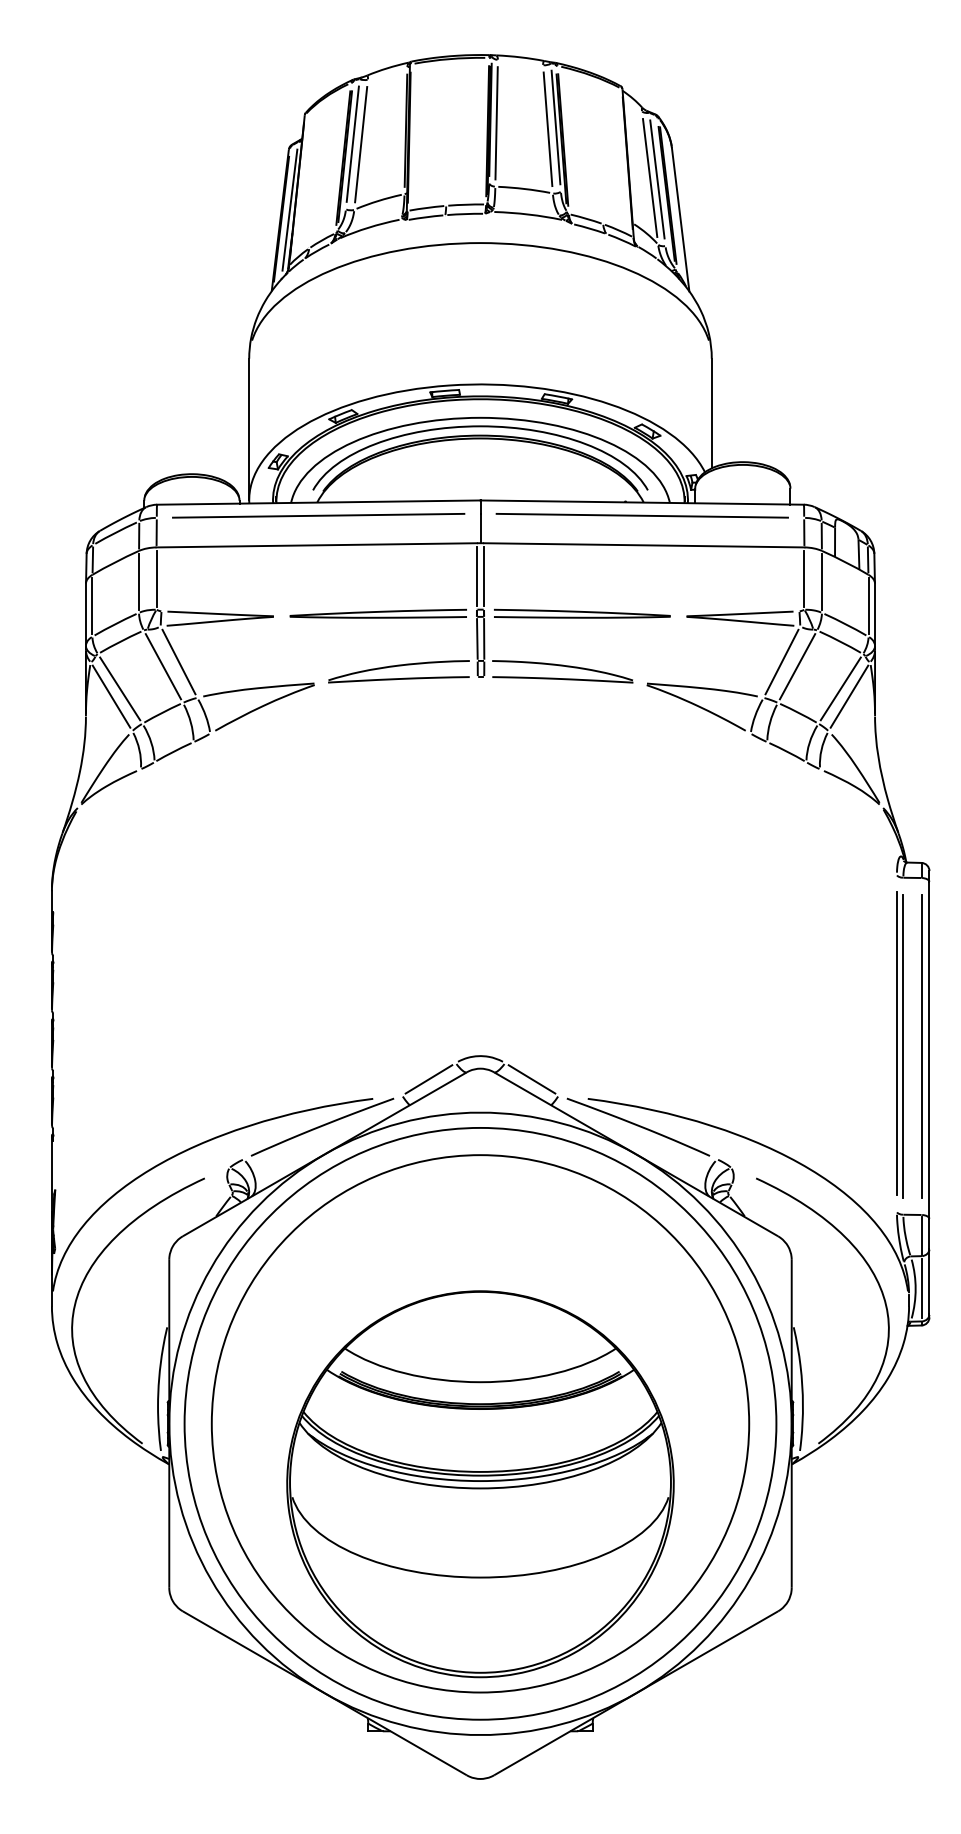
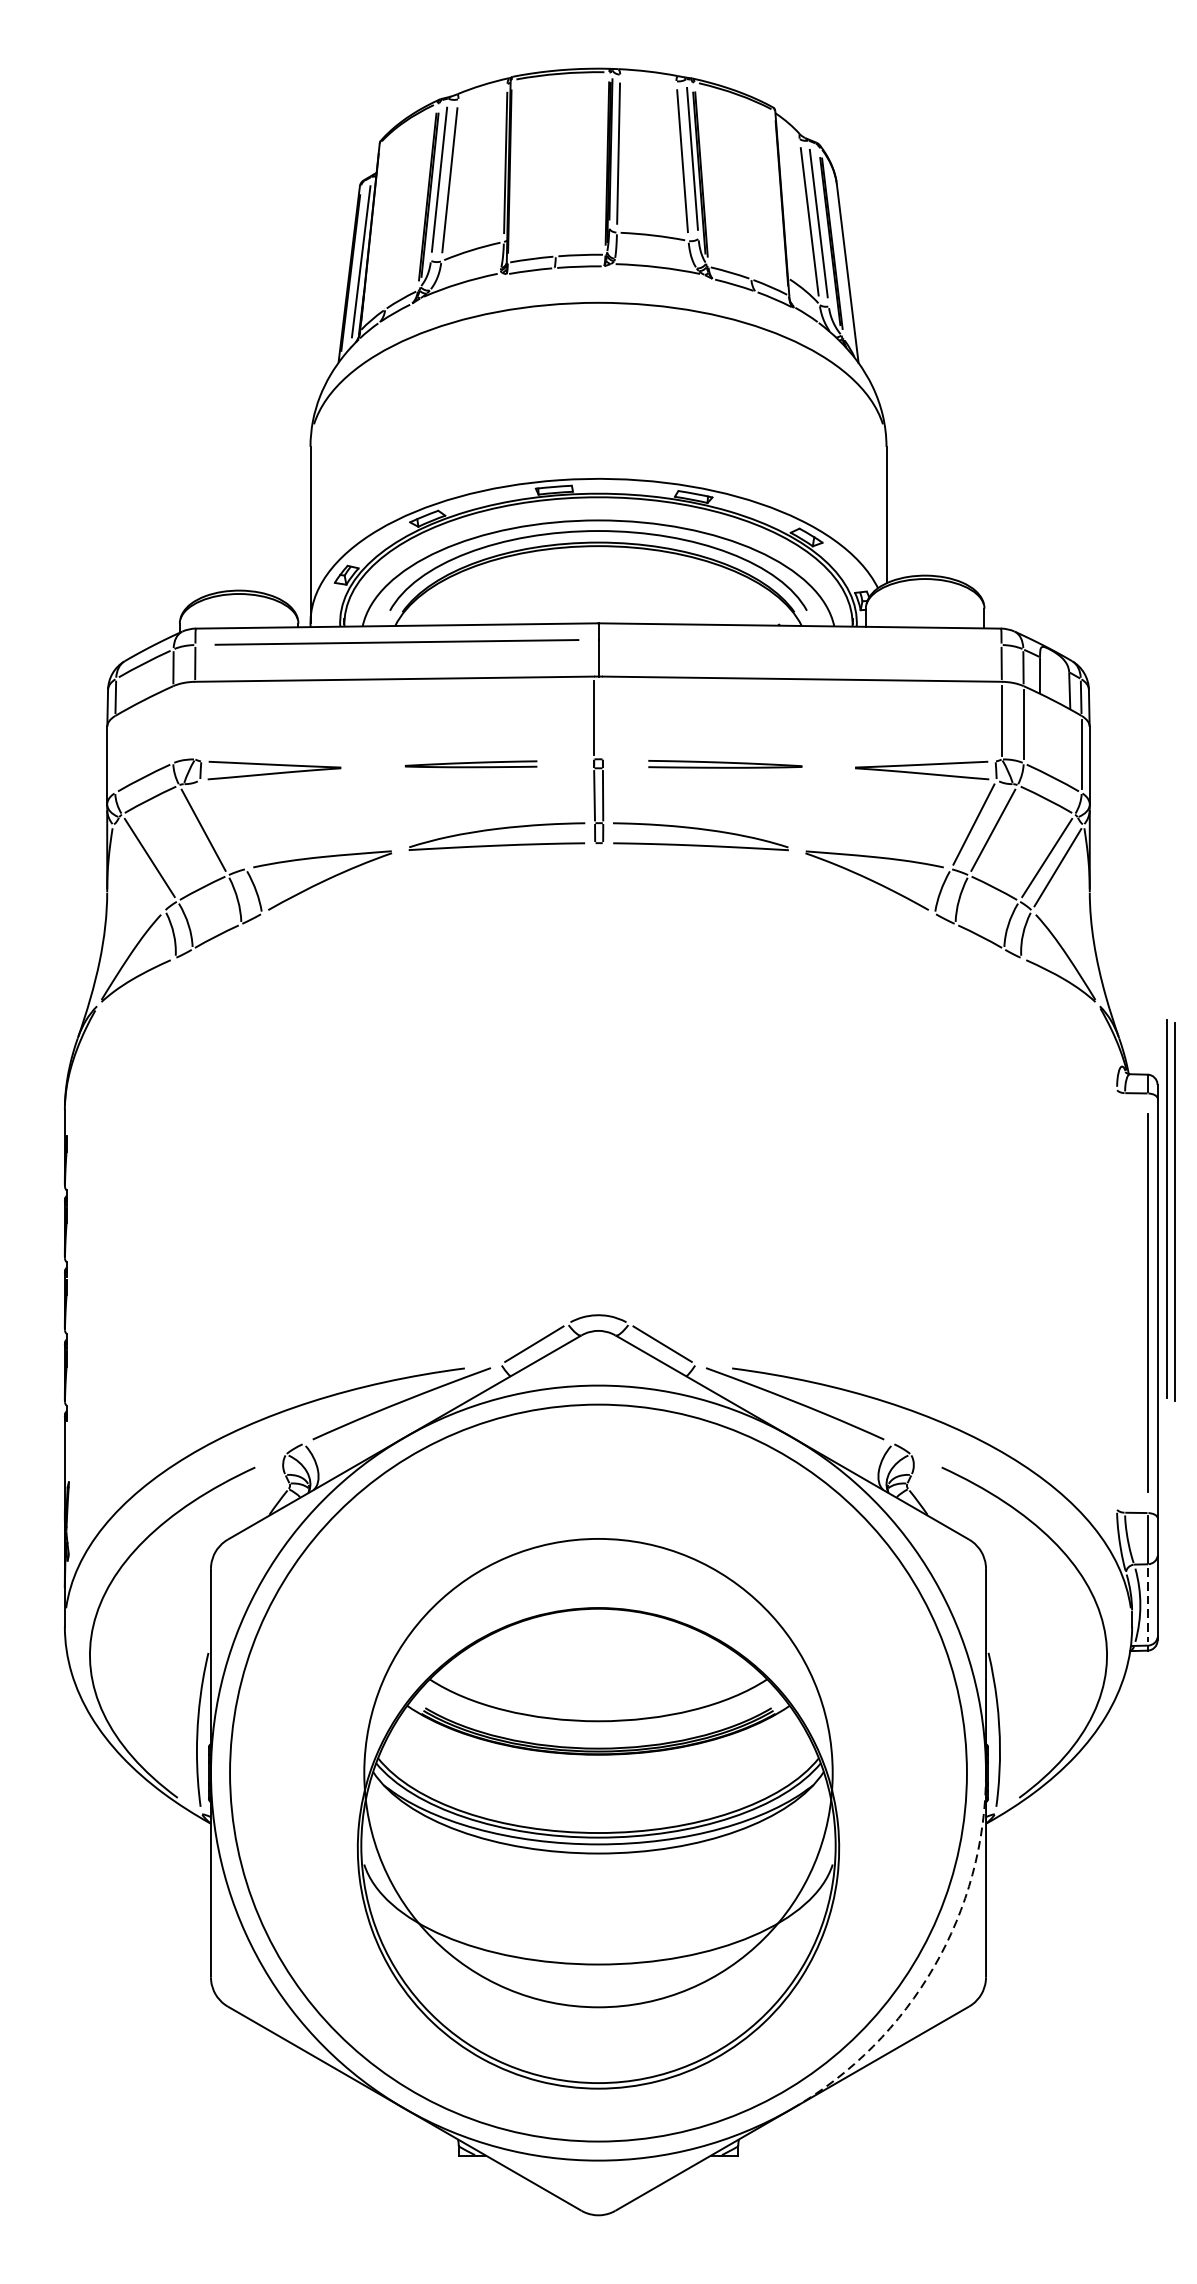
line: (641, 515) -> (798, 642), removed
line: (484, 576) -> (603, 718), removed
line: (156, 578) -> (195, 720), removed
line: (139, 581) -> (173, 724), removed
line: (92, 605) -> (115, 754), removed
part: (377, 613) -> (470, 764), size x0.6
part: (582, 613) -> (725, 764), size x0.7
line: (178, 661) -> (222, 823), removed
line: (111, 696) -> (139, 867), removed
part: (899, 1044) -> (1170, 1209), moved
line: (921, 1289) -> (1147, 1605), solid -> dashed
circle: (480, 1423) -> (598, 1772), size x0.7
arc: (750, 1579) -> (934, 1966), solid -> dashed

